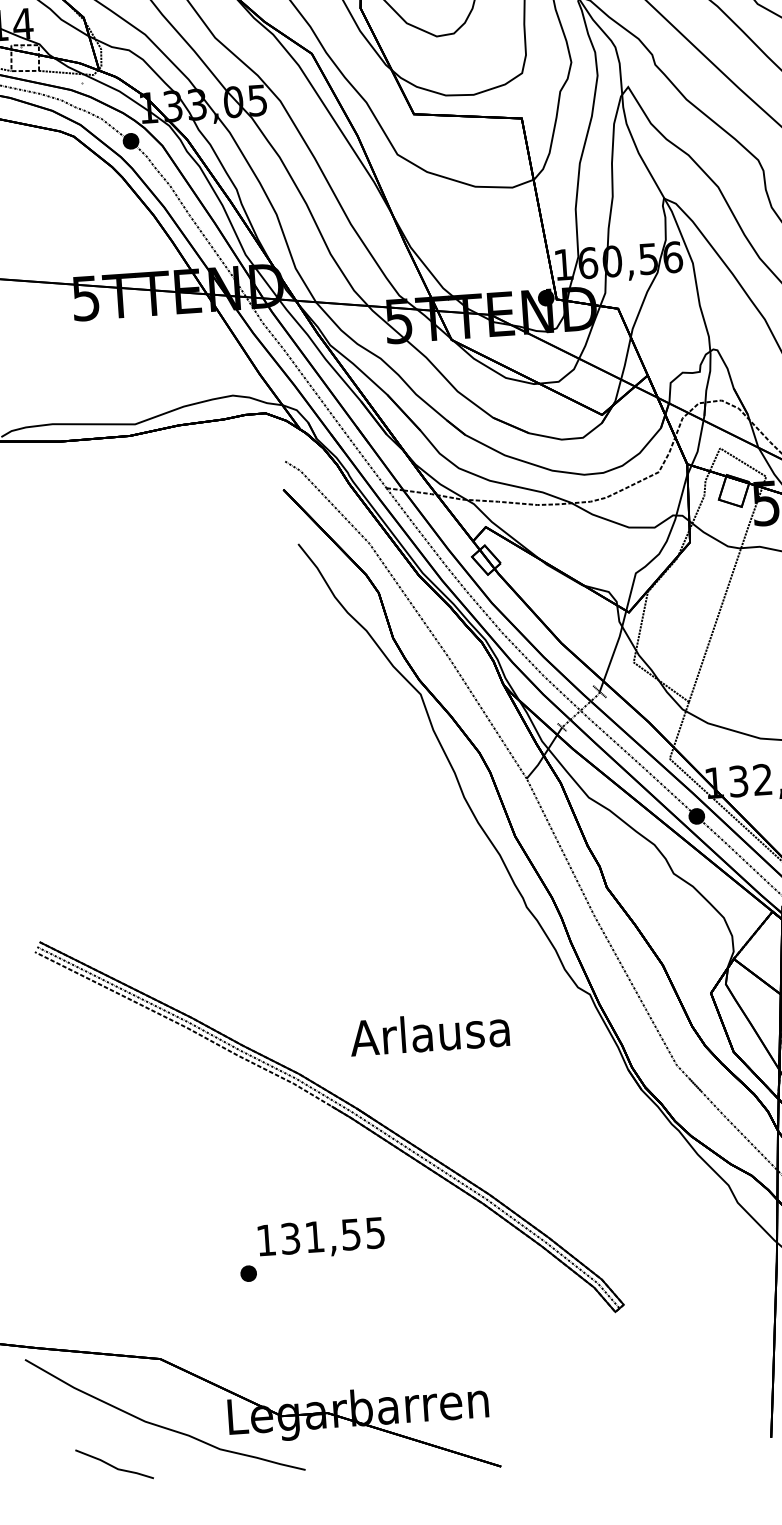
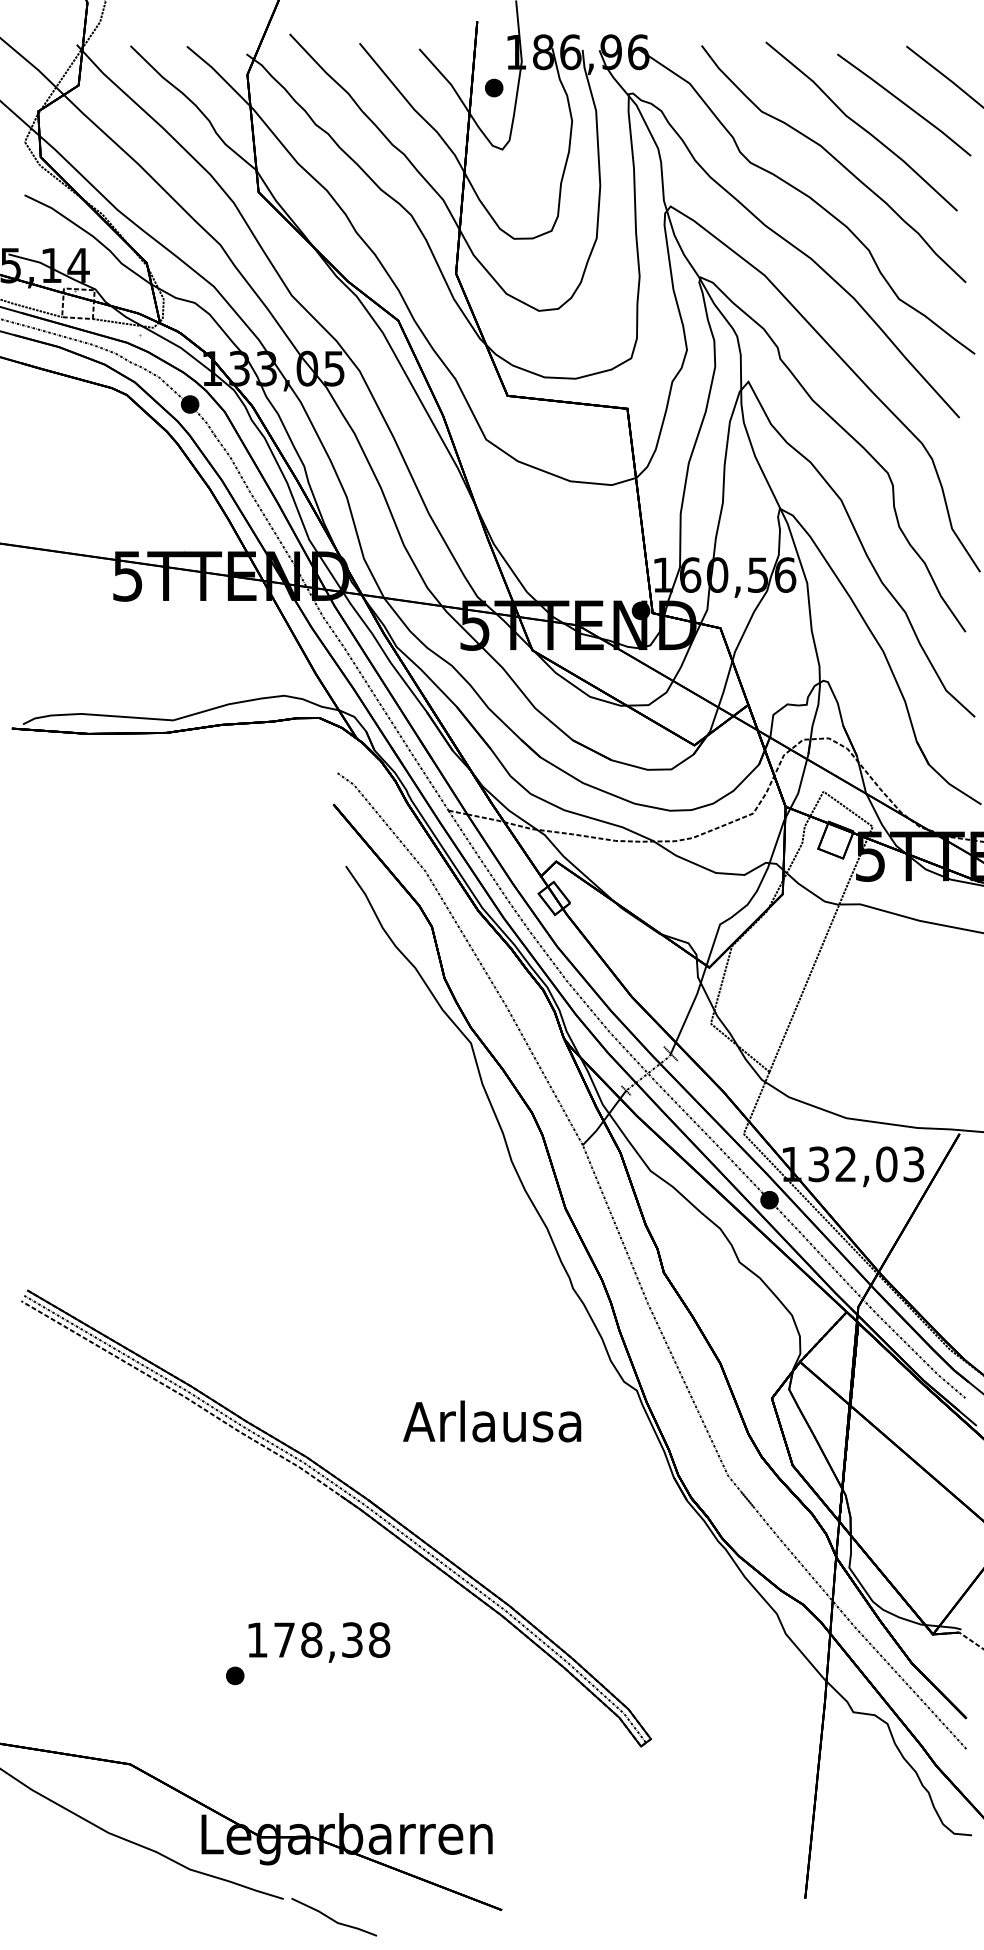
text: (429, 1033) -> (492, 1421), moved
text: (333, 1235) -> (332, 1639), 131,55 -> 178,38
part: (114, 1464) -> (334, 1917), moved

